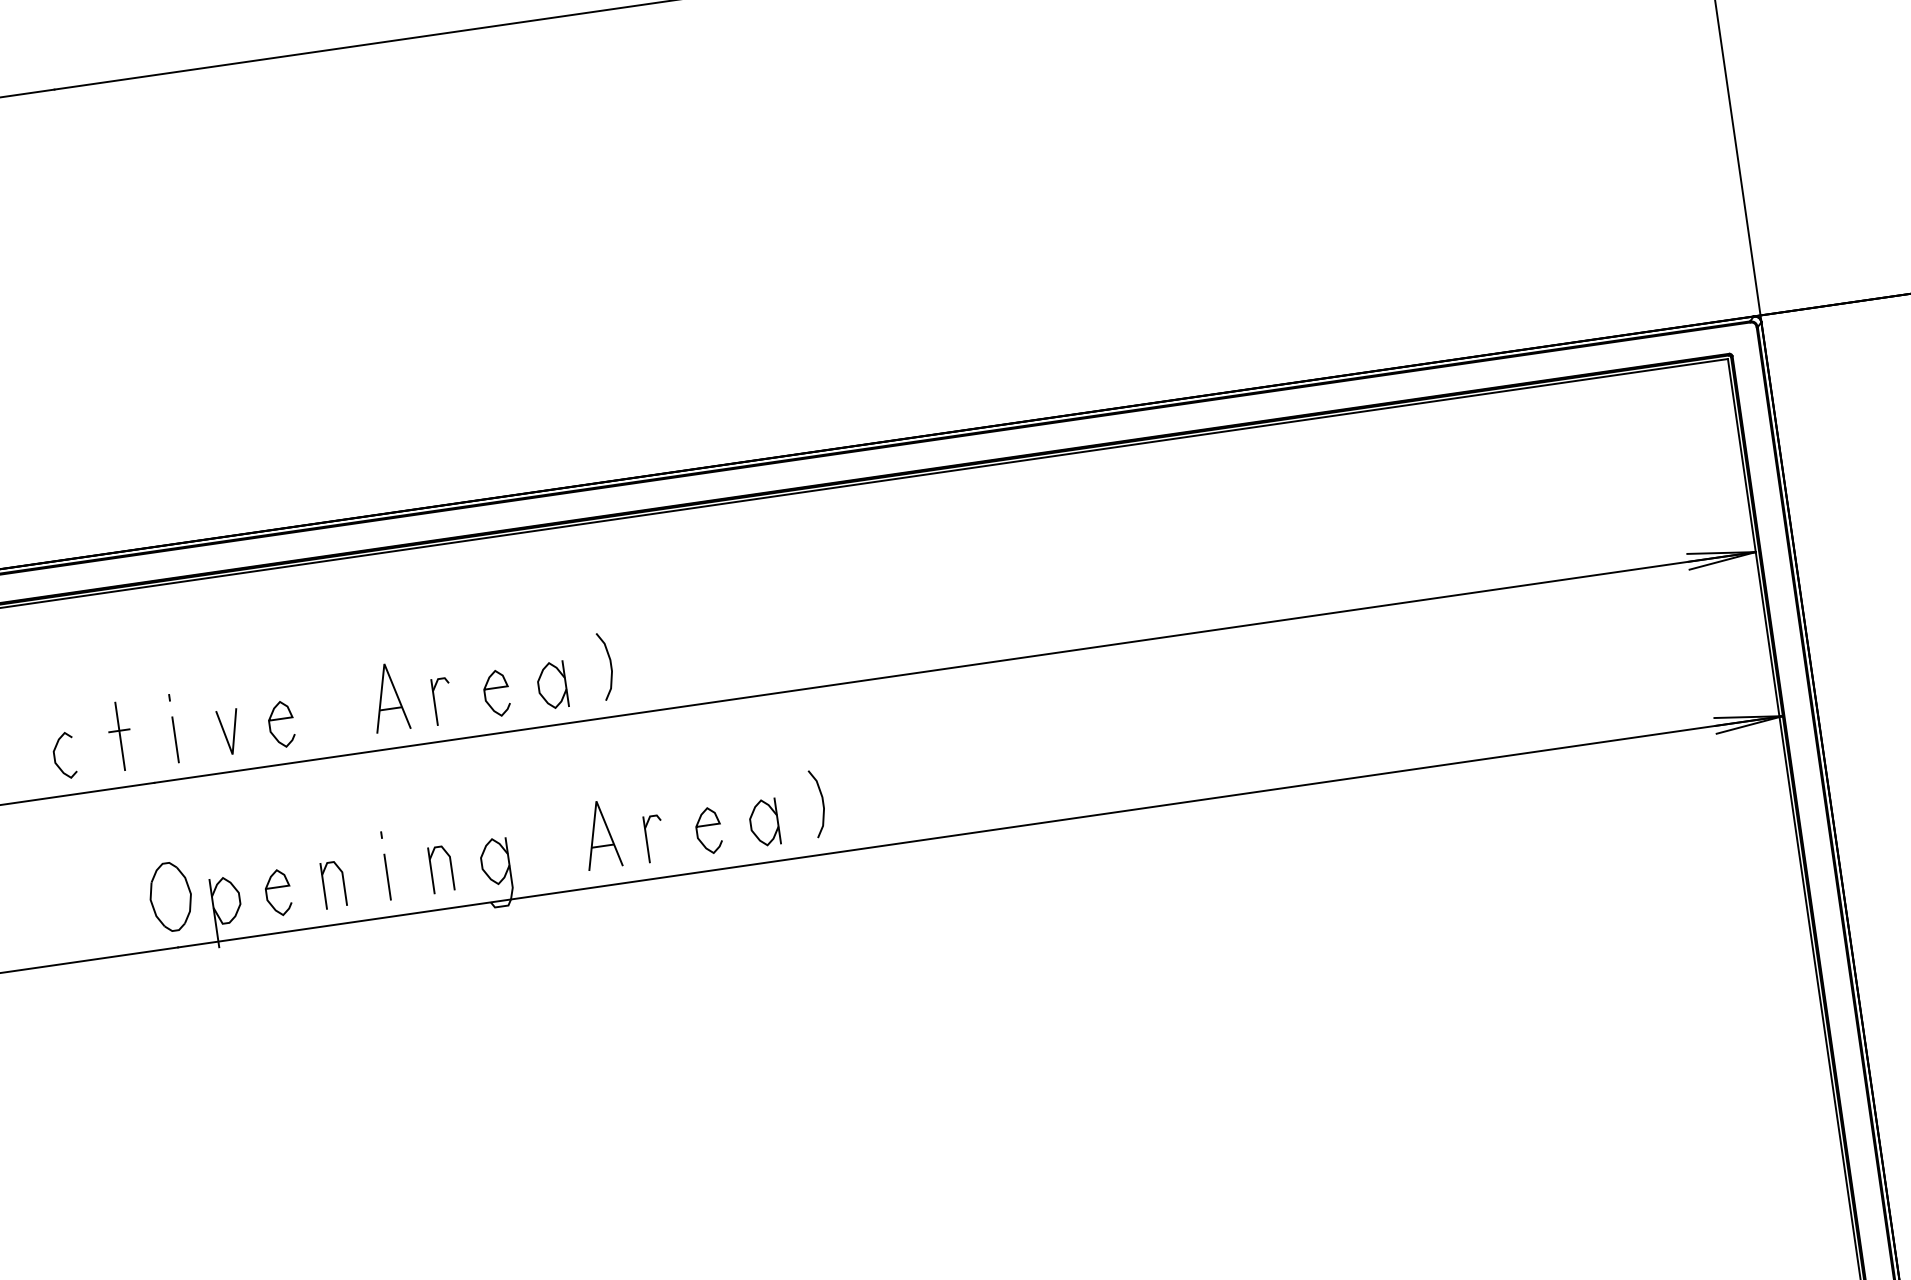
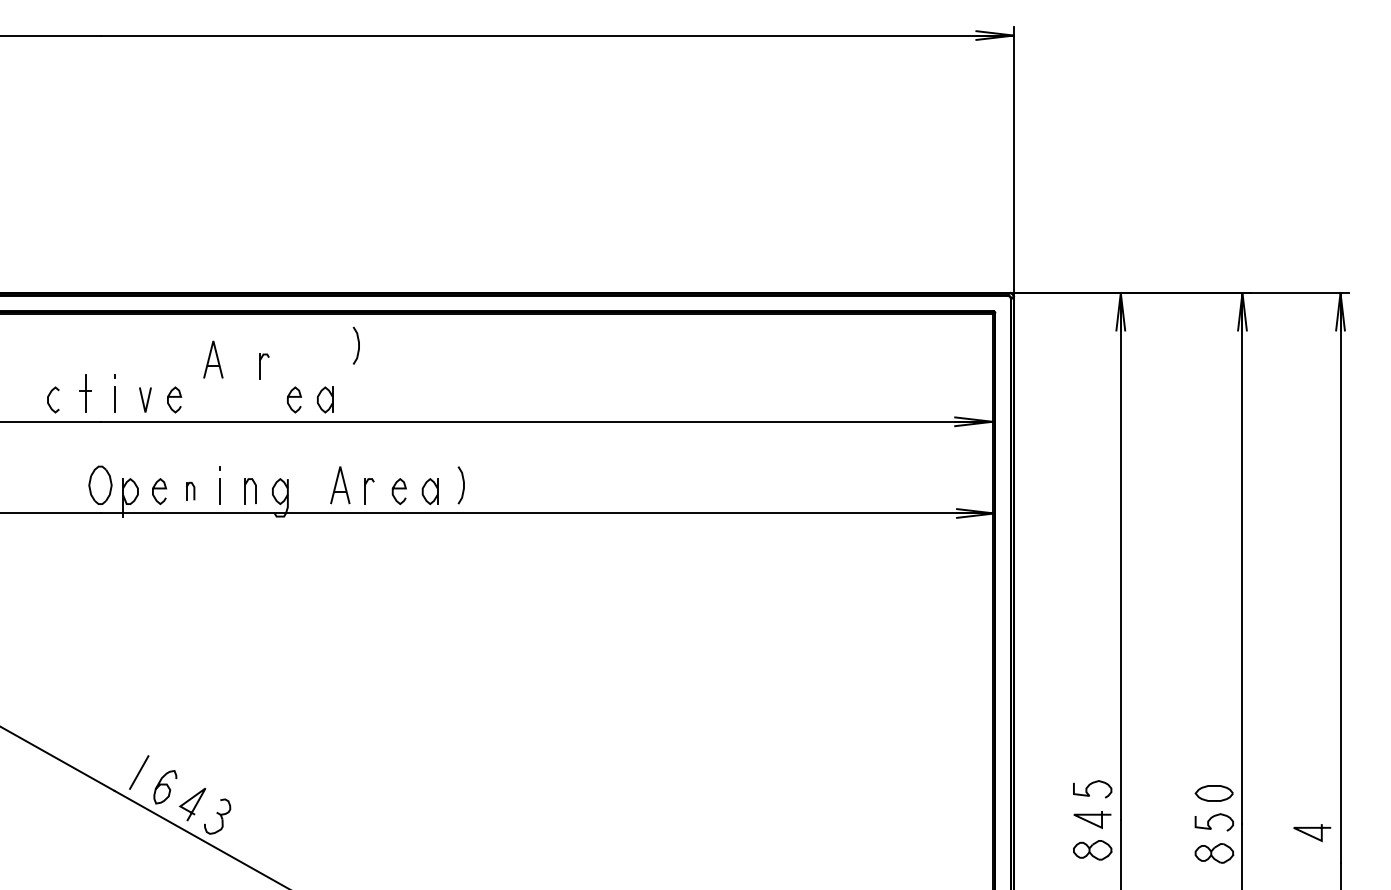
curve: (610, 665) -> (358, 345), moved
part: (389, 697) -> (213, 359), moved
part: (442, 700) -> (264, 366), moved
part: (333, 884) -> (190, 491), size x0.7

